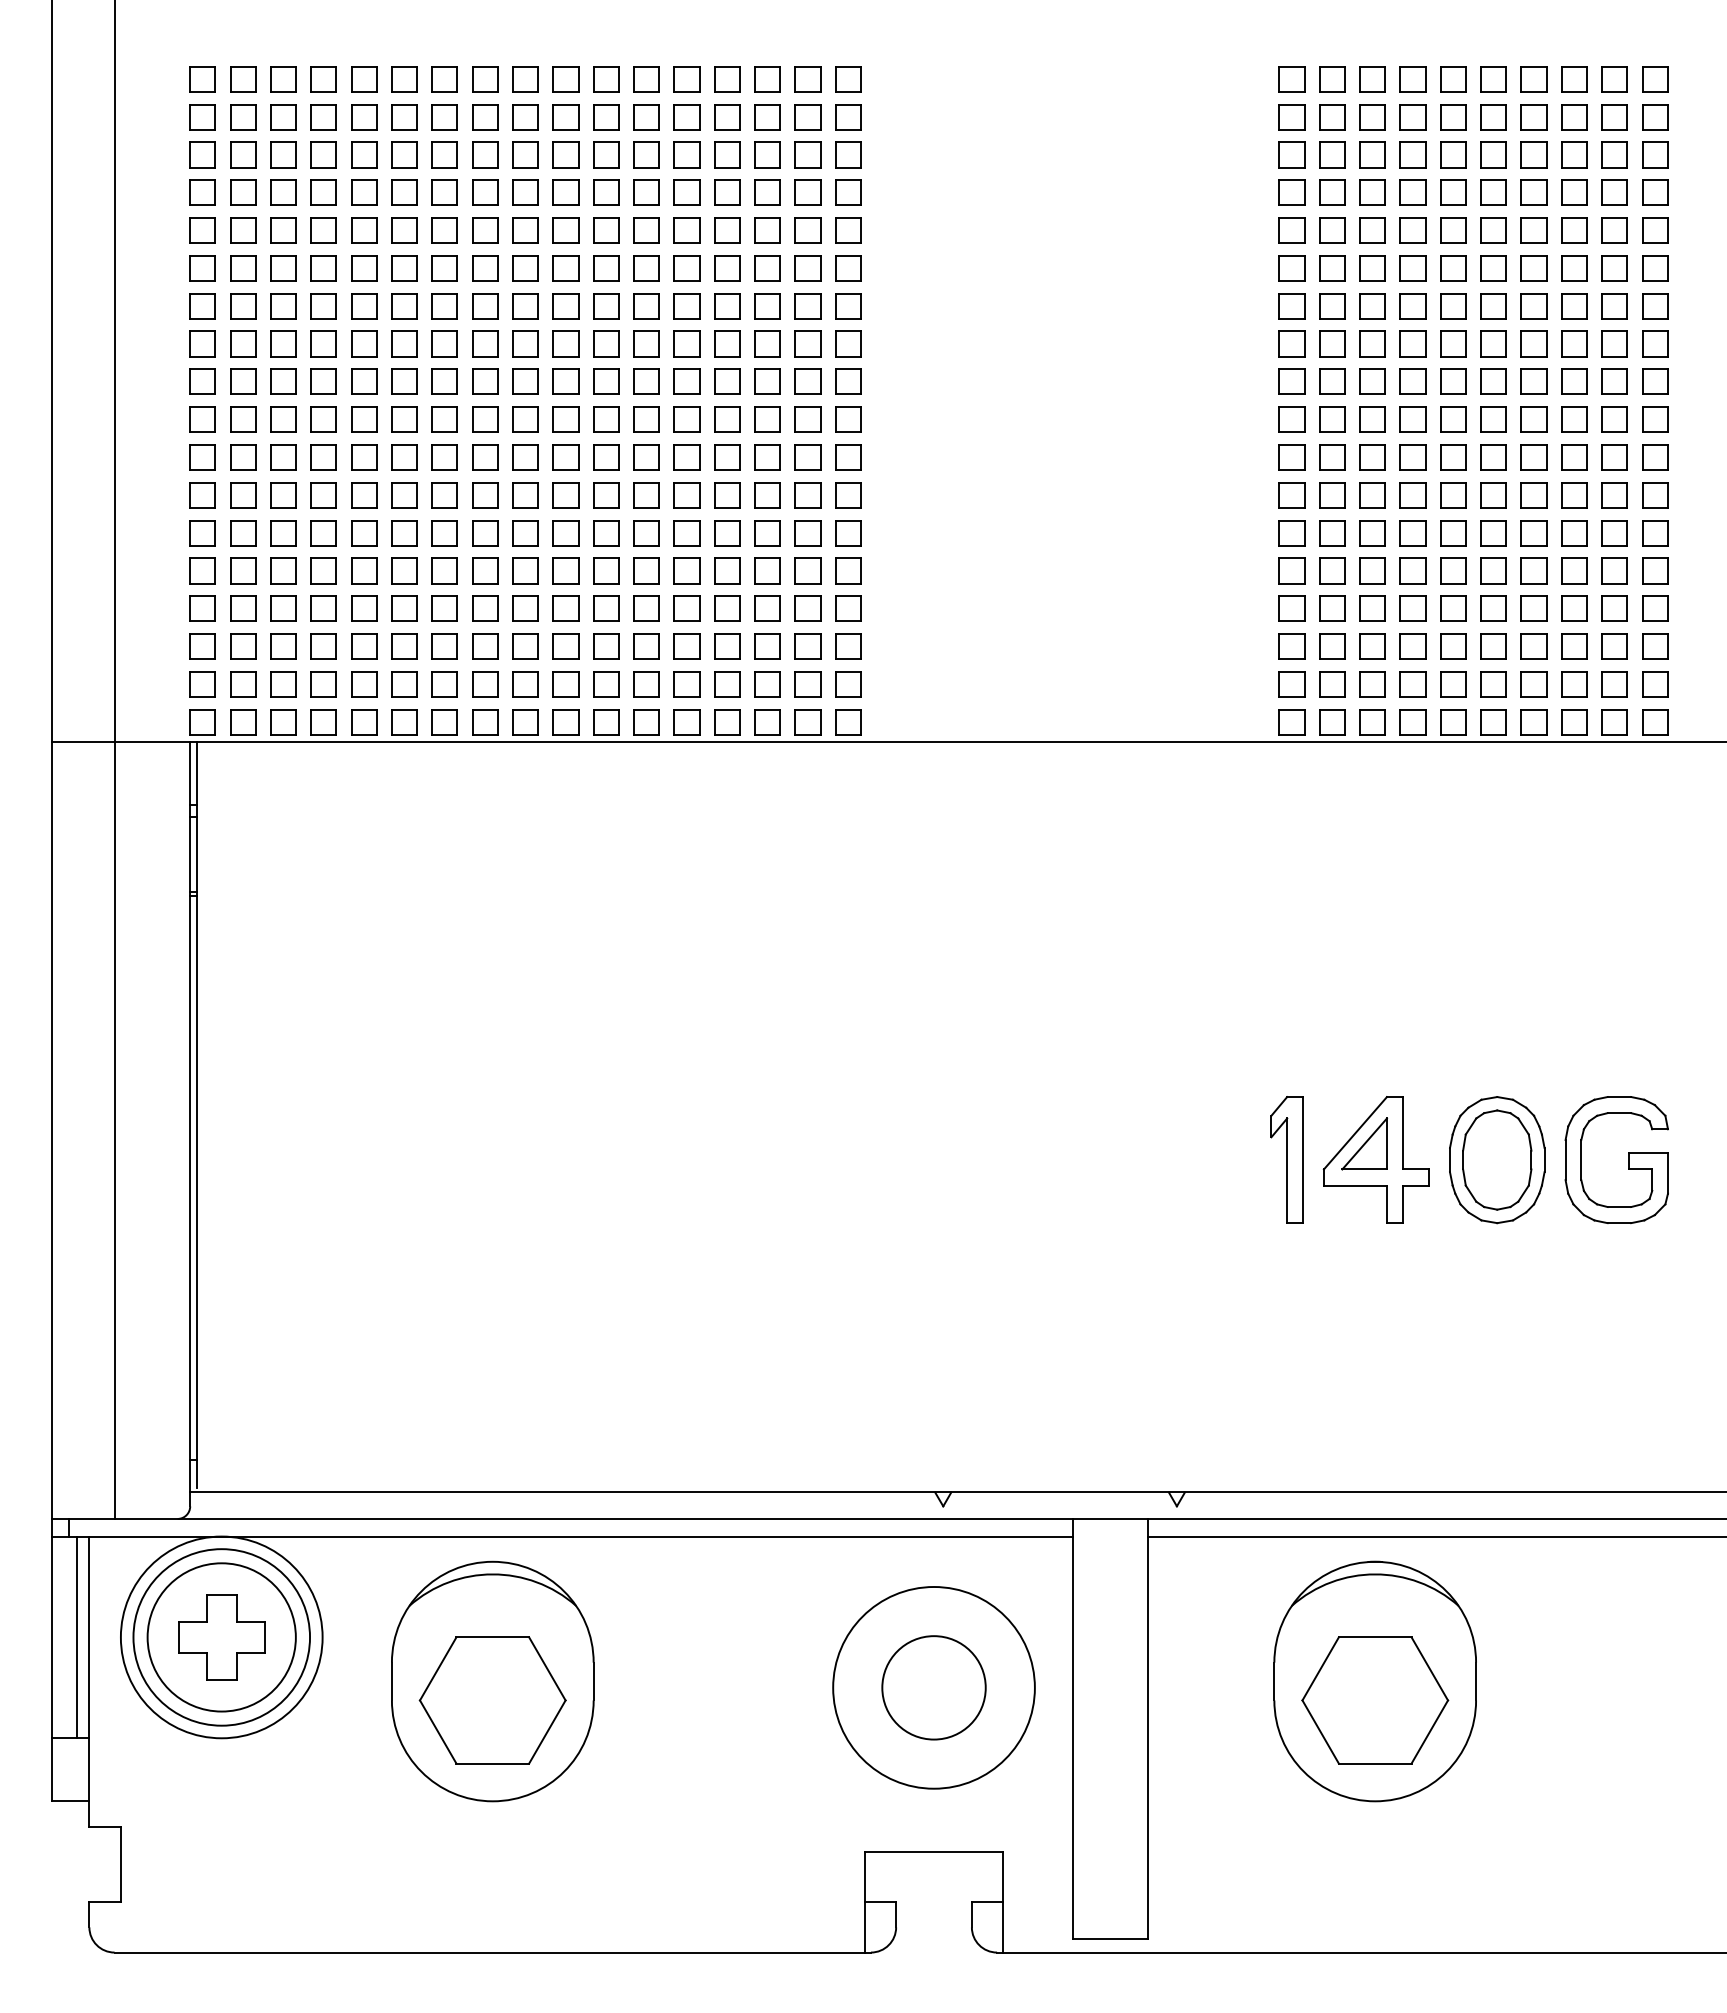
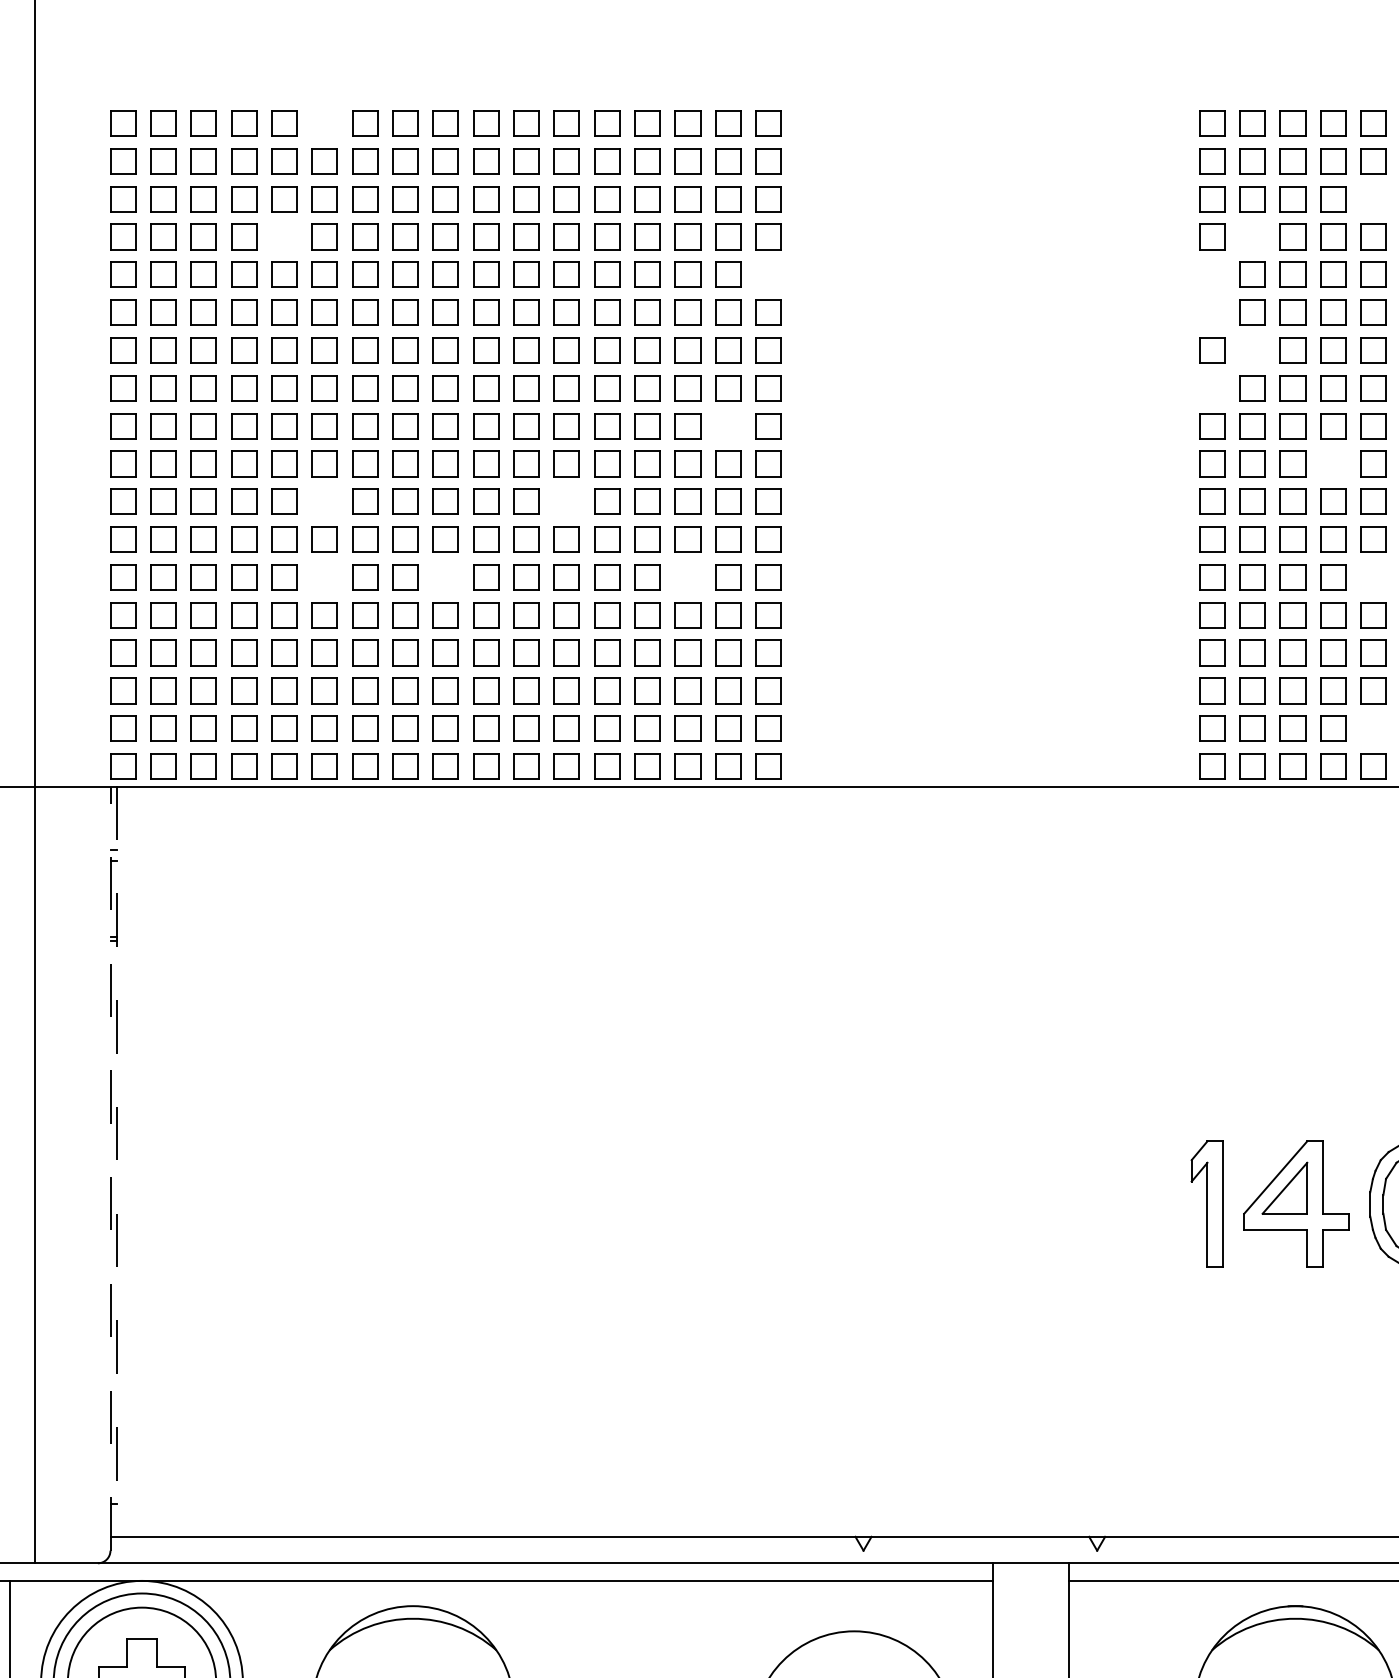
part: (404, 79) -> (324, 123), removed
part: (1453, 154) -> (1373, 198), removed
part: (364, 192) -> (284, 236), removed
part: (1332, 192) -> (1252, 236), removed
part: (848, 230) -> (768, 274), removed
part: (1291, 230) -> (1211, 274), removed
part: (1291, 268) -> (1211, 312), removed
part: (1332, 306) -> (1252, 350), removed
part: (1291, 343) -> (1211, 387), removed
part: (807, 381) -> (727, 425), removed
part: (1412, 419) -> (1332, 463), removed
part: (404, 457) -> (324, 501), removed
part: (646, 457) -> (566, 501), removed
part: (404, 533) -> (324, 577), removed
part: (525, 533) -> (445, 577), removed
part: (767, 533) -> (687, 577), removed
part: (1453, 533) -> (1373, 577), removed
part: (1453, 684) -> (1373, 728), removed
line: (196, 1115) -> (116, 1159), solid -> dashed
line: (190, 1124) -> (110, 1168), solid -> dashed

